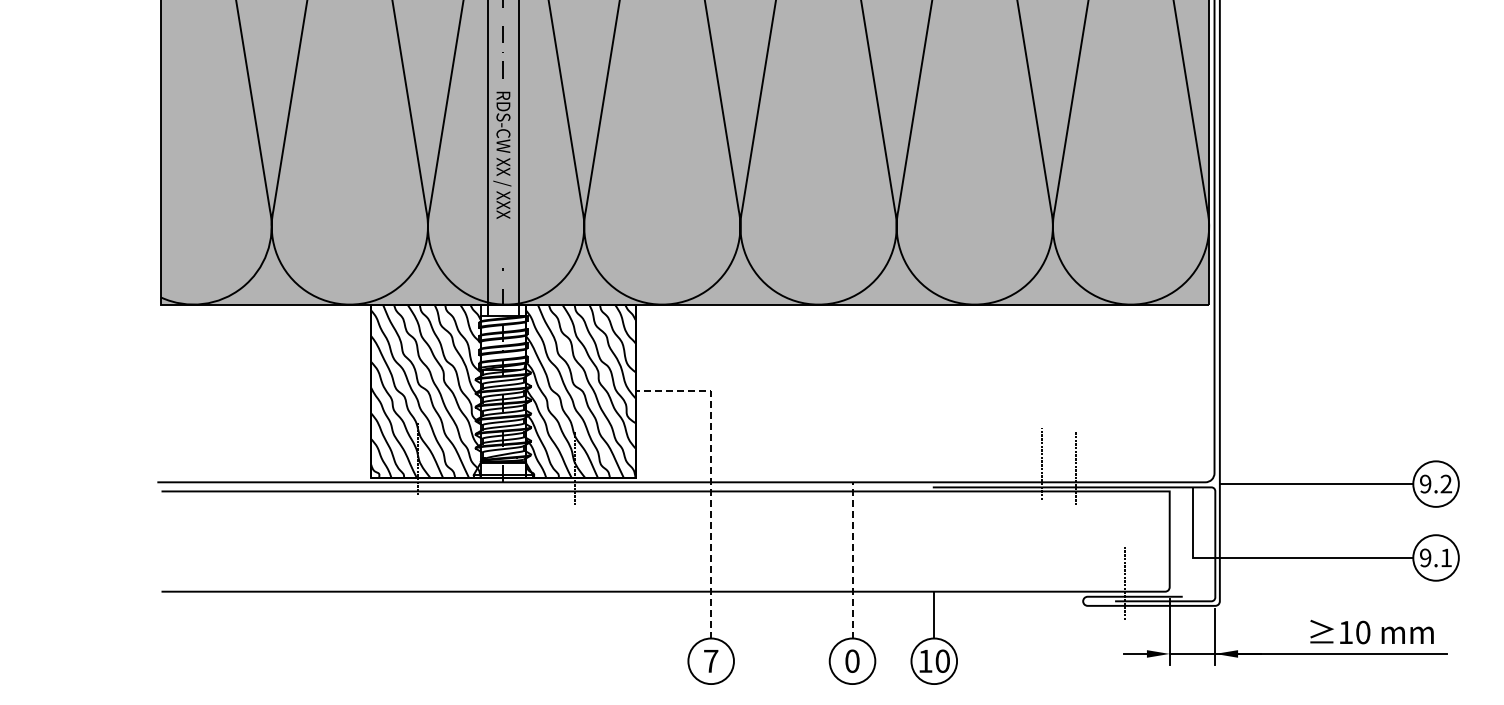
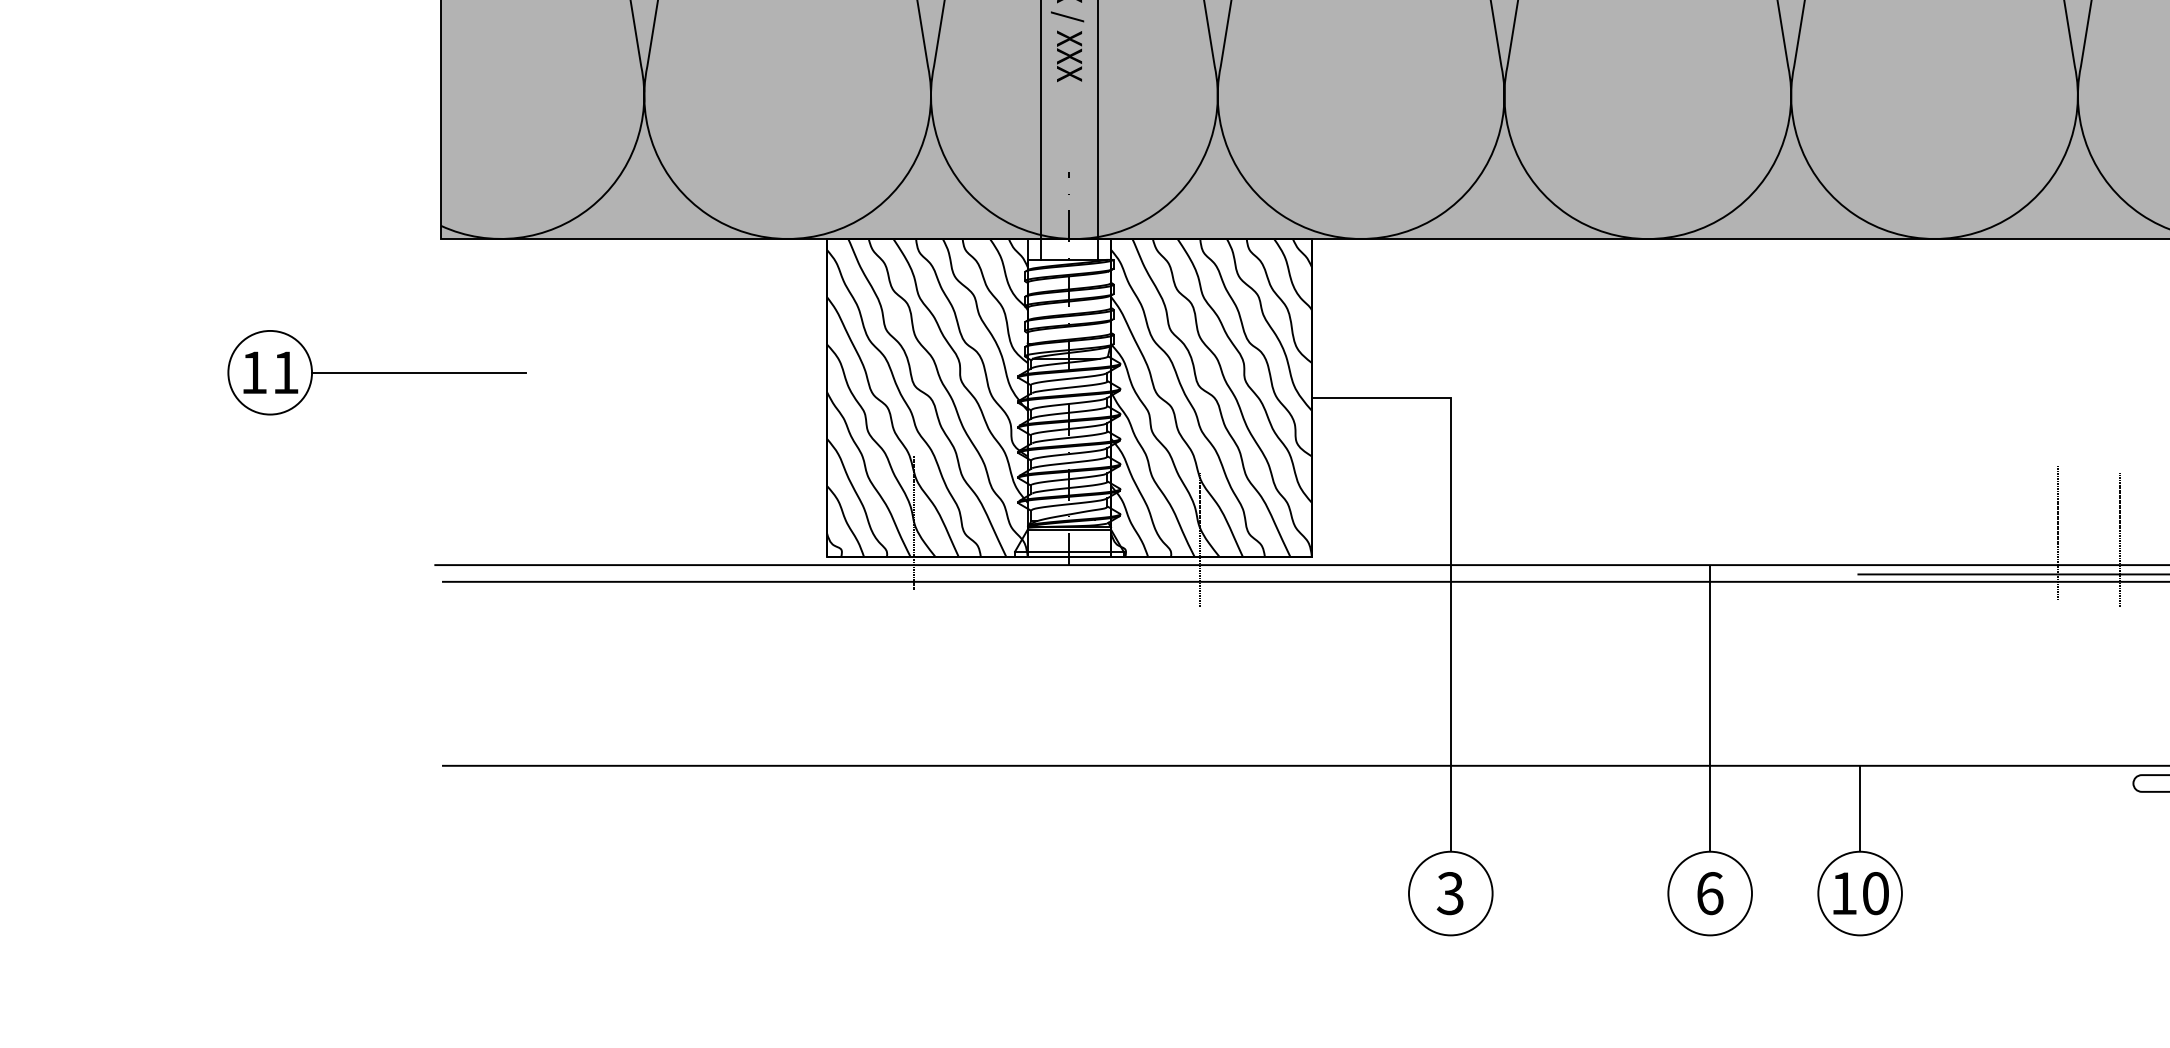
part: (125, 377) -> (375, 372), added
line: (711, 476) -> (1451, 554), dashed -> solid
line: (852, 560) -> (1710, 708), dashed -> solid
text: (710, 660) -> (1449, 892), 7 -> 3
text: (852, 660) -> (1710, 892), 0 -> 6

